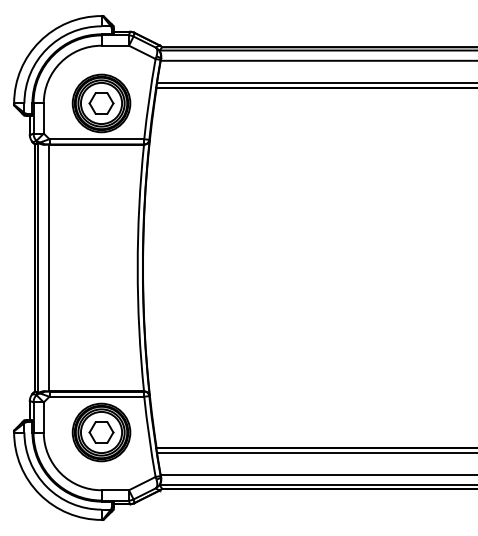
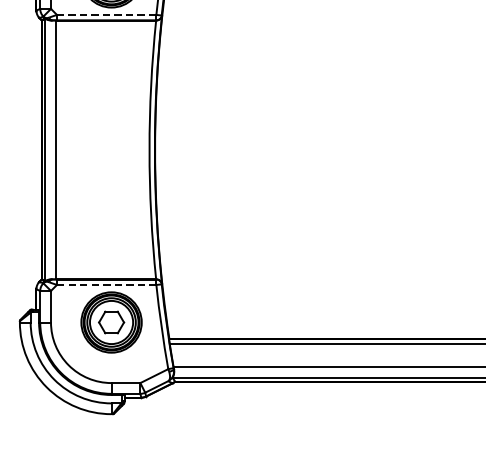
line: (96, 139) -> (106, 15), solid -> dashed
line: (97, 396) -> (107, 284), solid -> dashed

